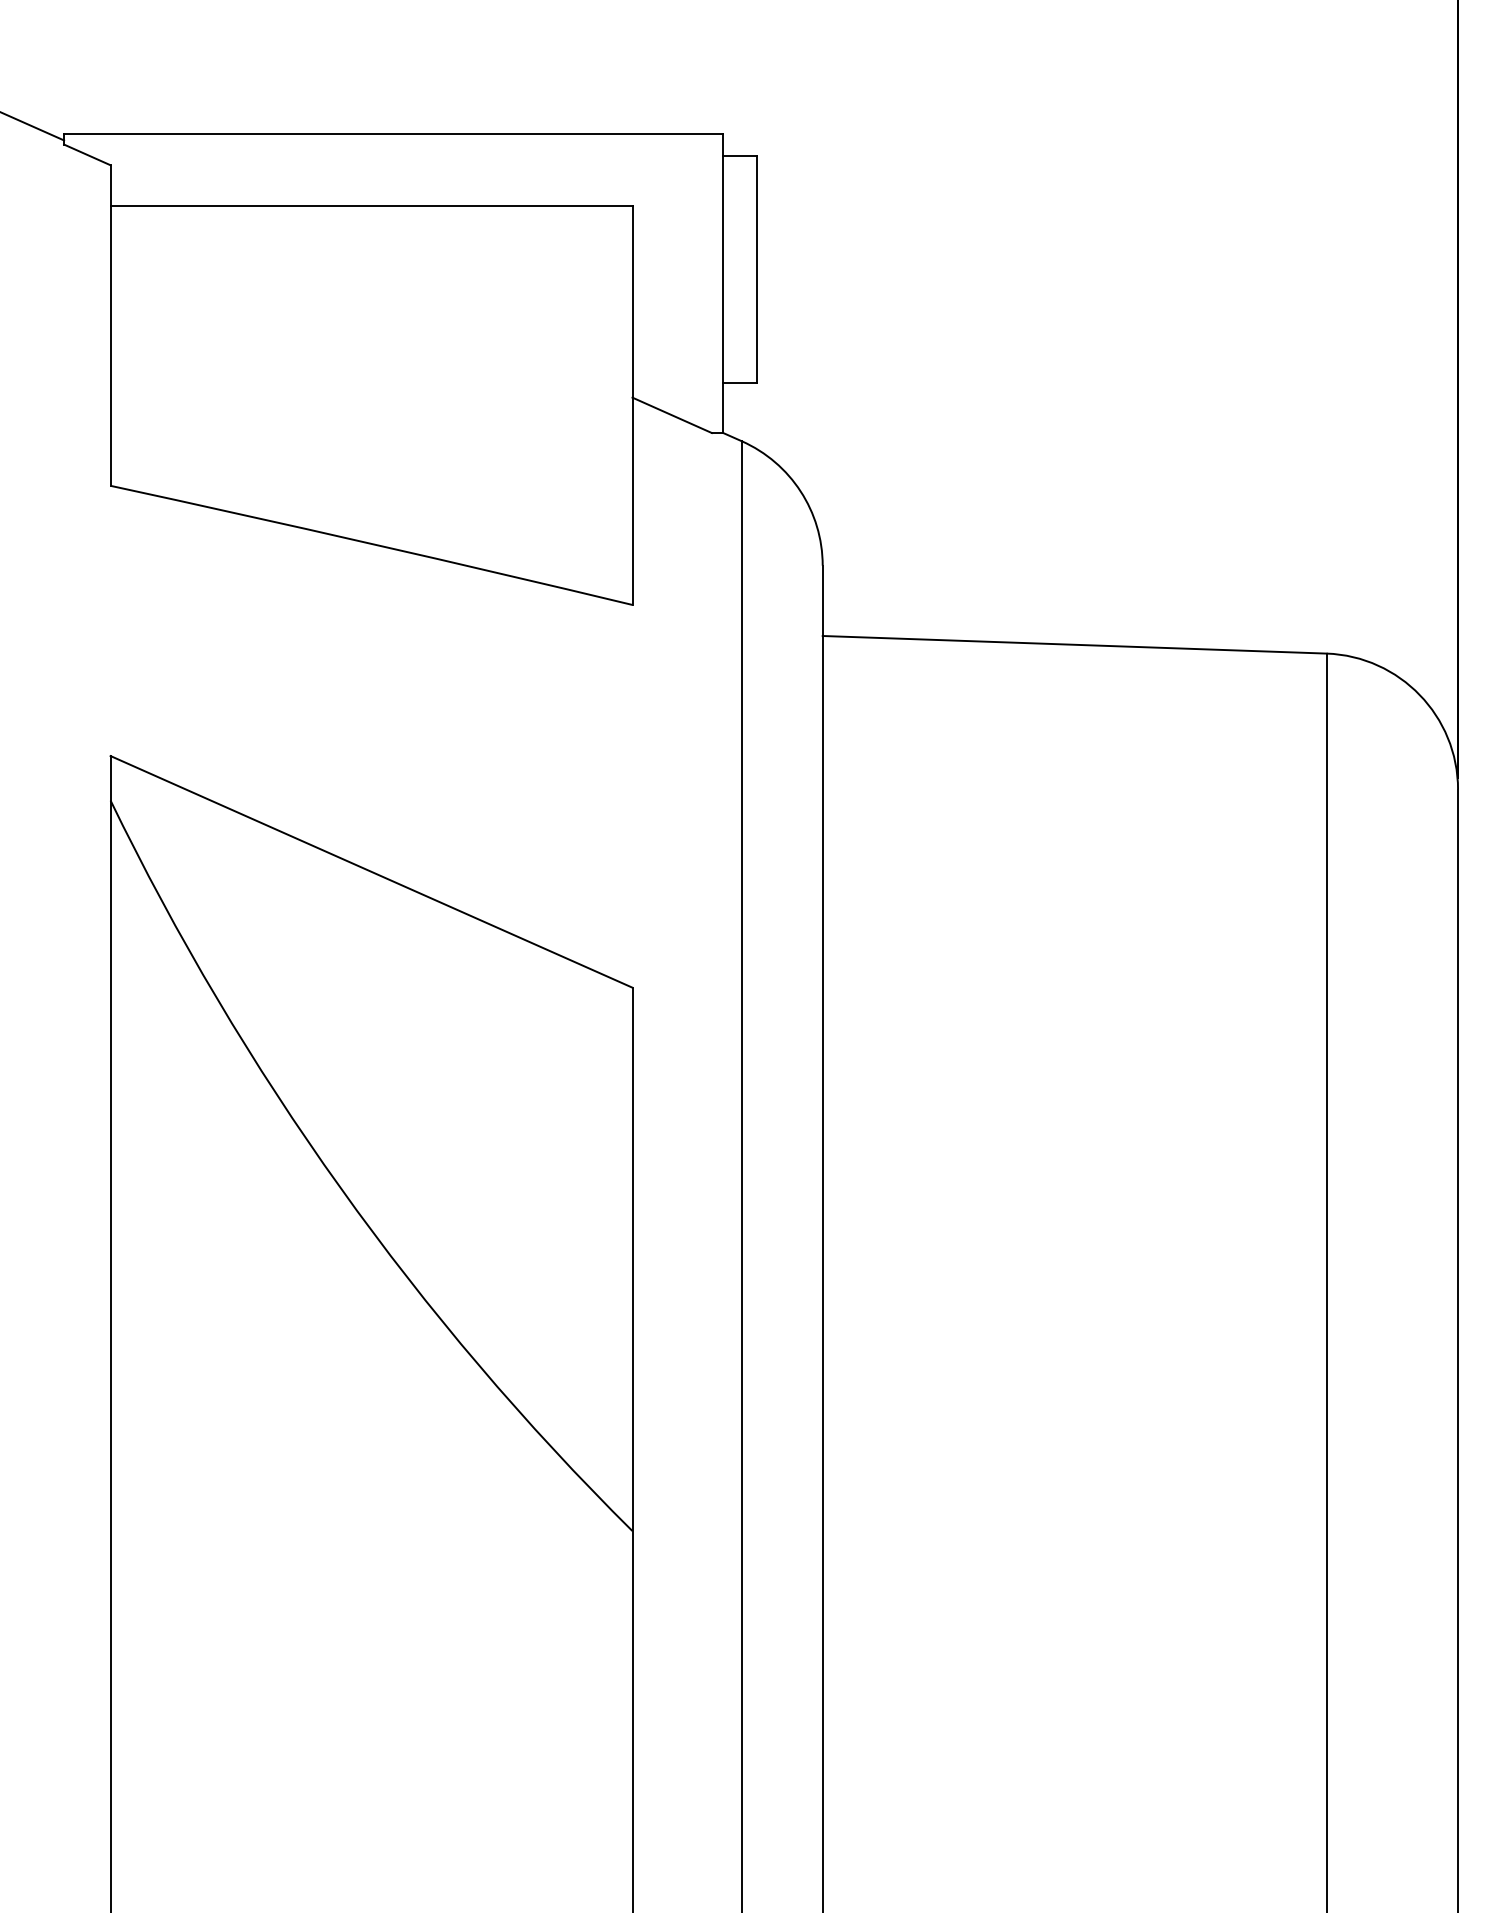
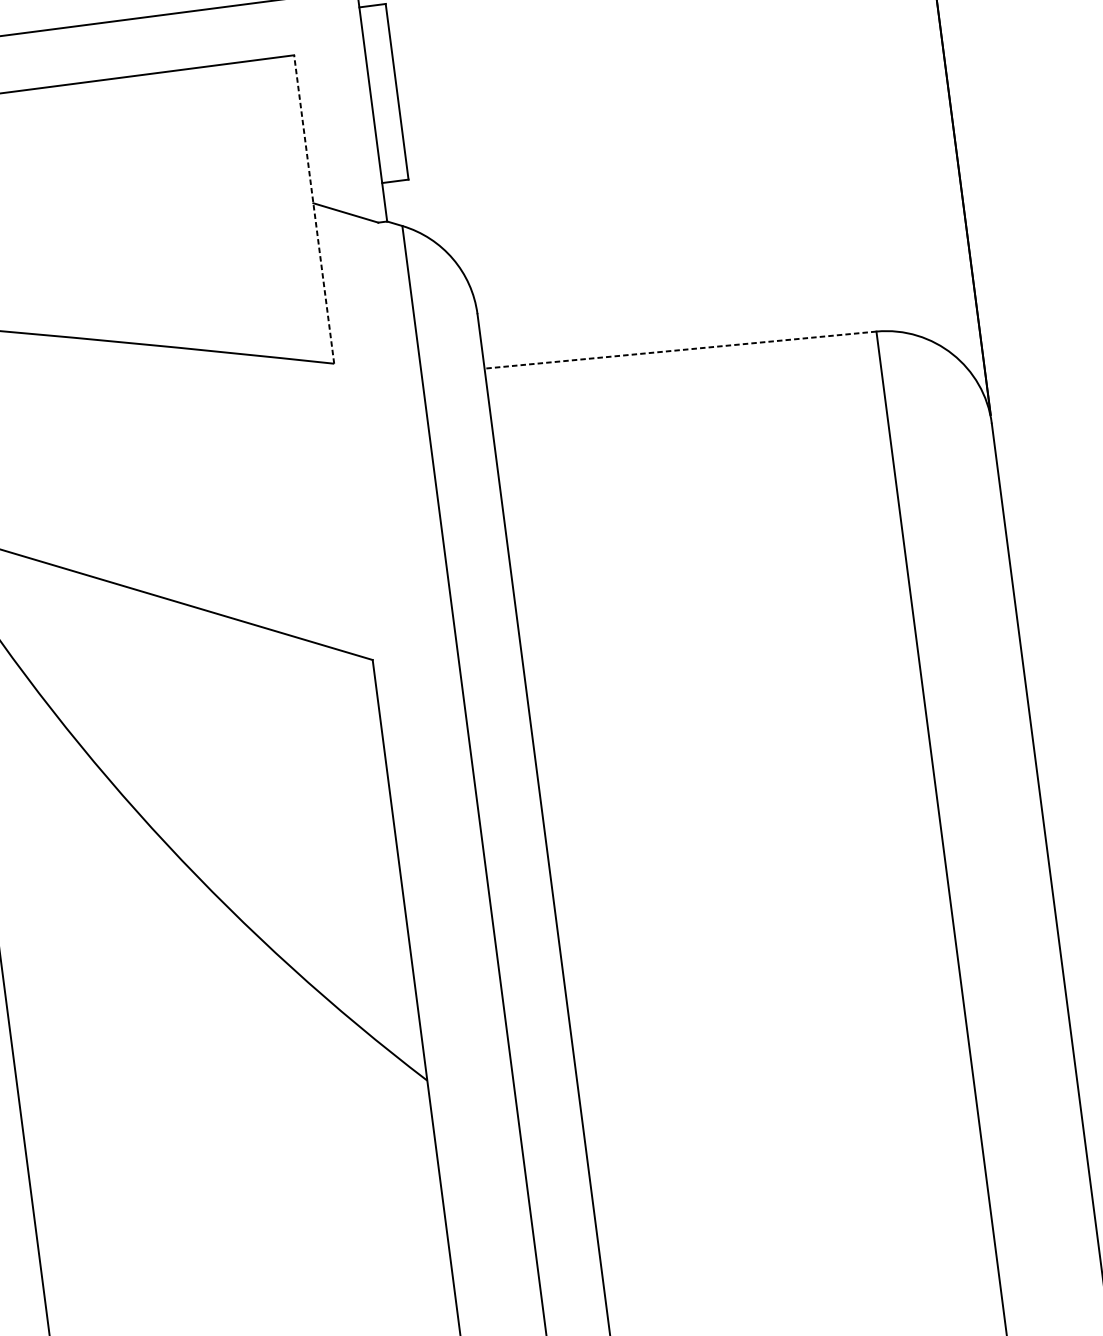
line: (632, 405) -> (314, 209), solid -> dashed
line: (1074, 644) -> (680, 349), solid -> dashed

